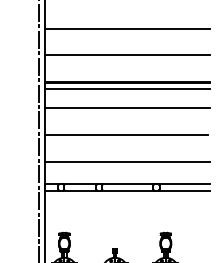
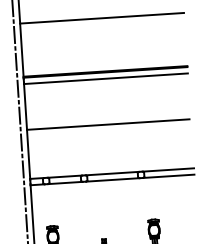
line: (127, 55) -> (103, 45), removed
line: (127, 108) -> (107, 98), removed
line: (127, 161) -> (110, 150), removed

